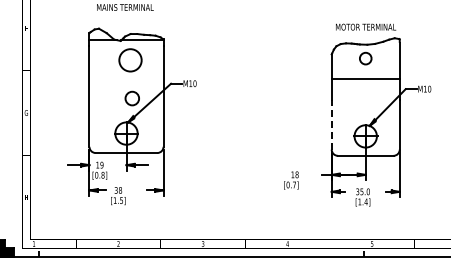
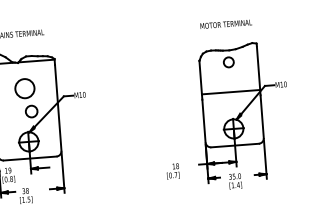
text: (366, 26) -> (226, 23), moved
circle: (130, 60) -> (24, 88), moved
line: (365, 79) -> (230, 92), moved
line: (331, 124) -> (203, 120), dashed -> solid

